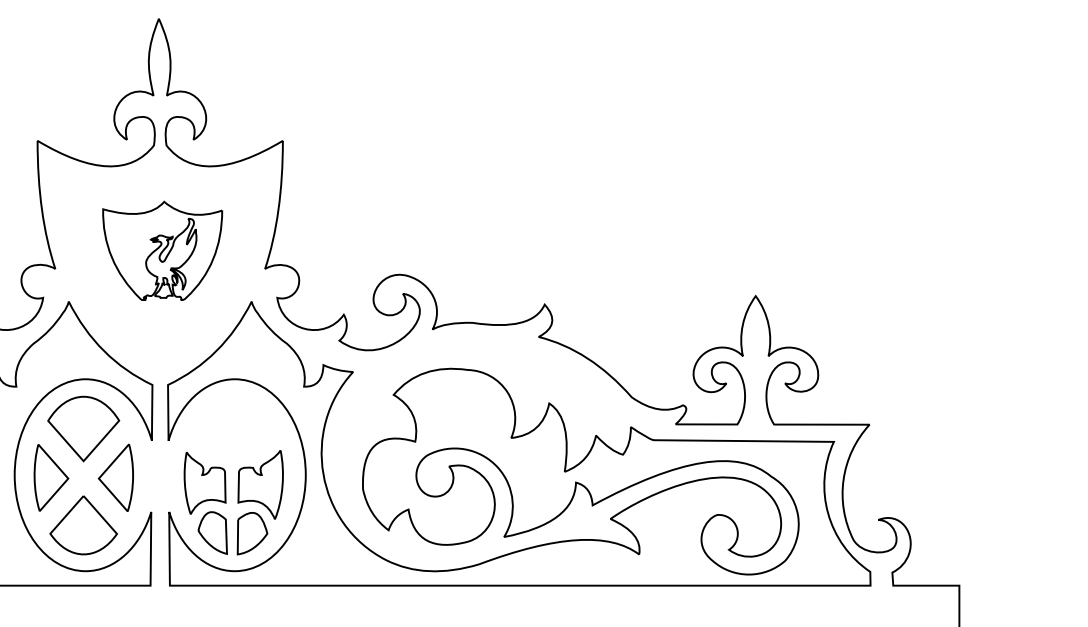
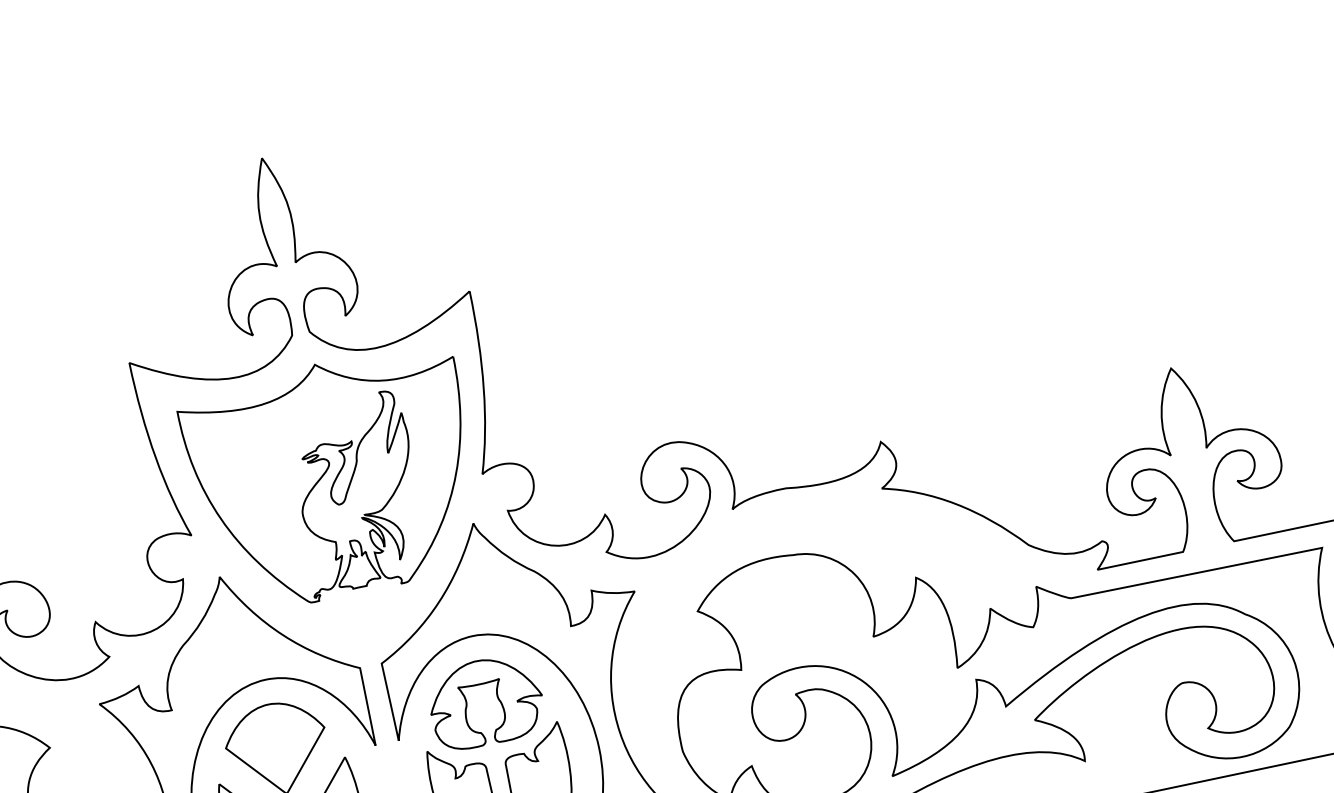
part: (162, 250) -> (334, 478), size x1.67
part: (242, 426) -> (497, 699), added

